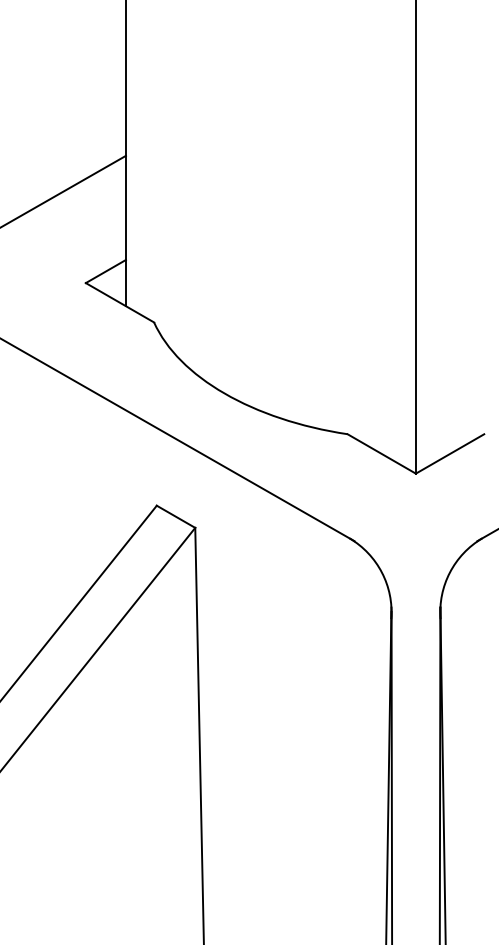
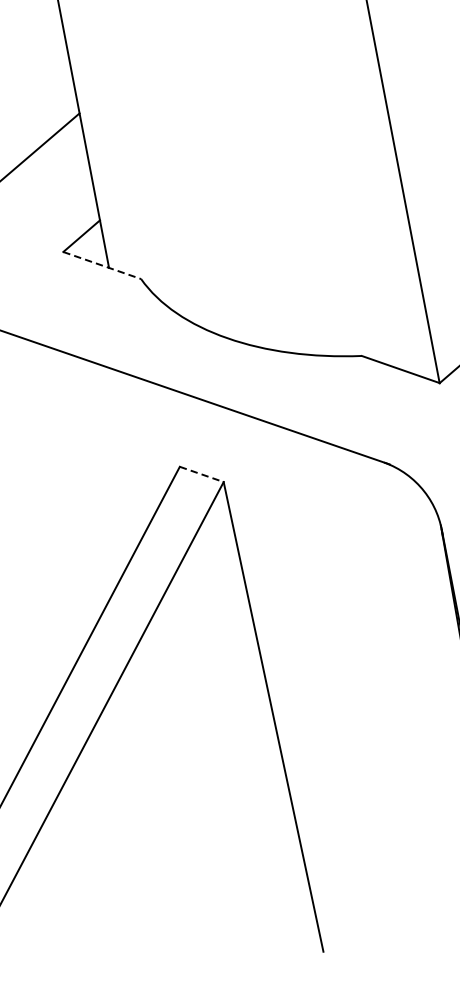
line: (120, 303) -> (102, 266), solid -> dashed
line: (176, 517) -> (202, 475), solid -> dashed

